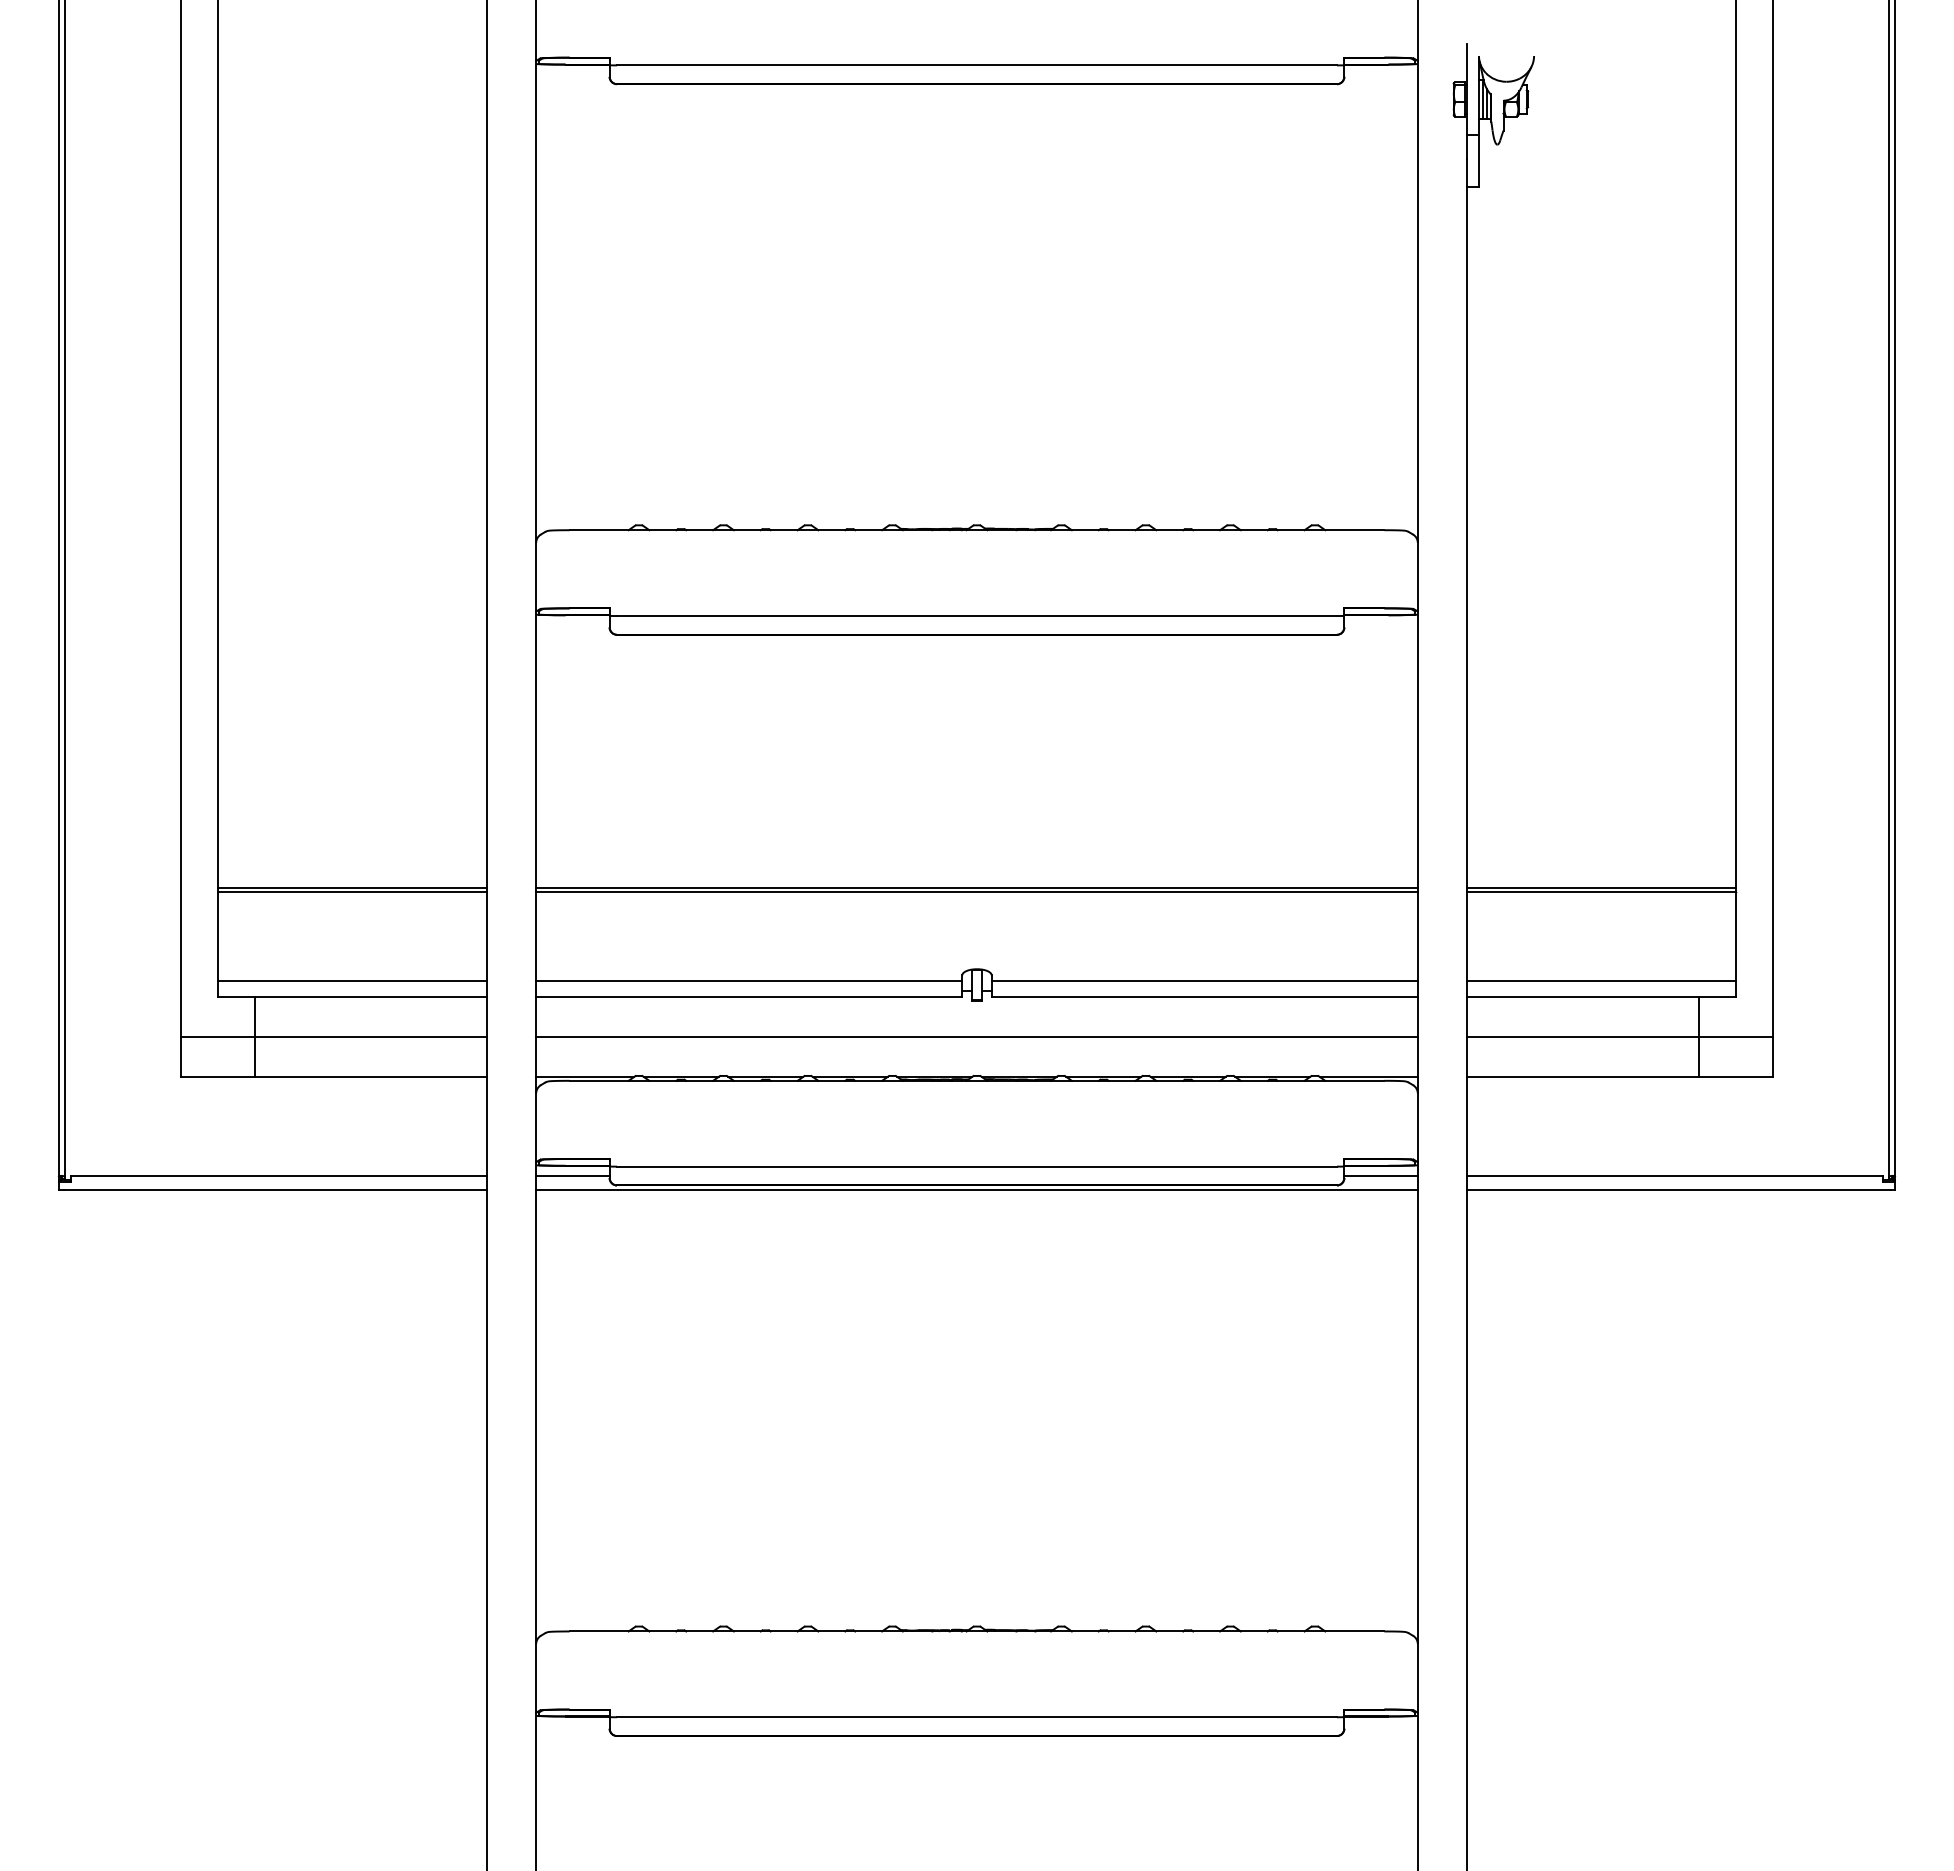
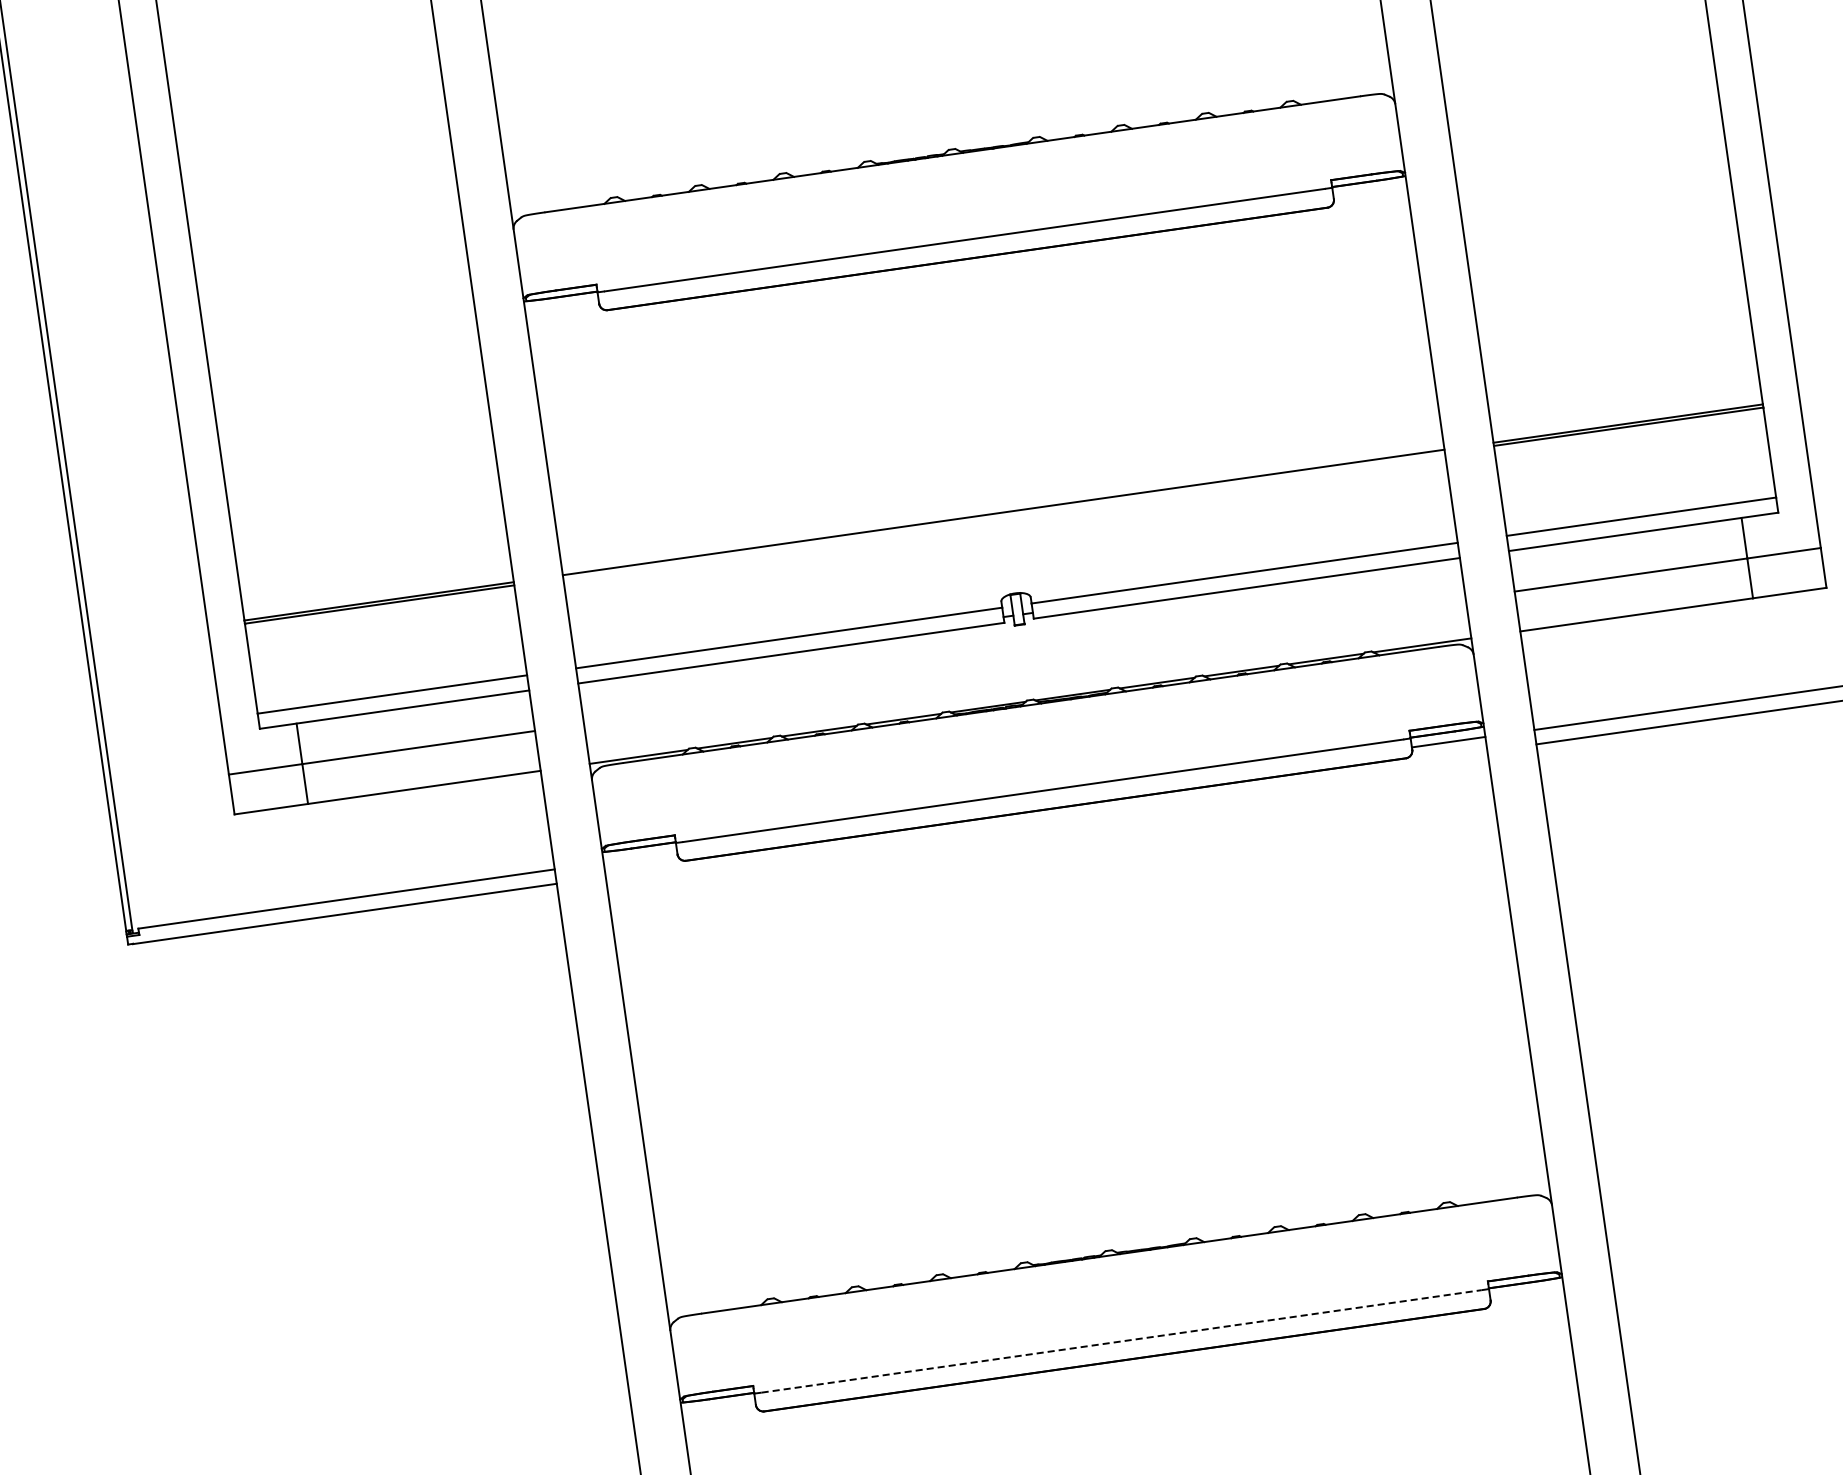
line: (976, 891) -> (1003, 515), removed
line: (976, 1037) -> (1024, 661), removed
line: (572, 1175) -> (640, 857), removed
line: (976, 1189) -> (1046, 813), removed
line: (977, 1717) -> (1122, 1341), solid -> dashed

